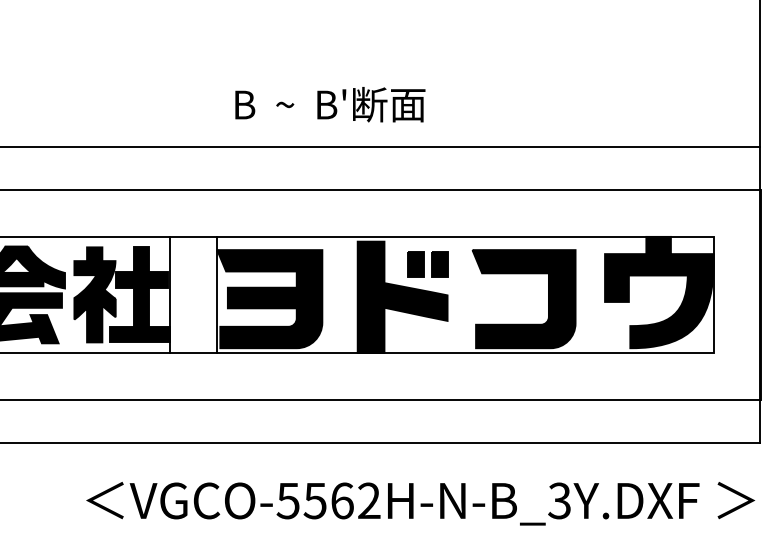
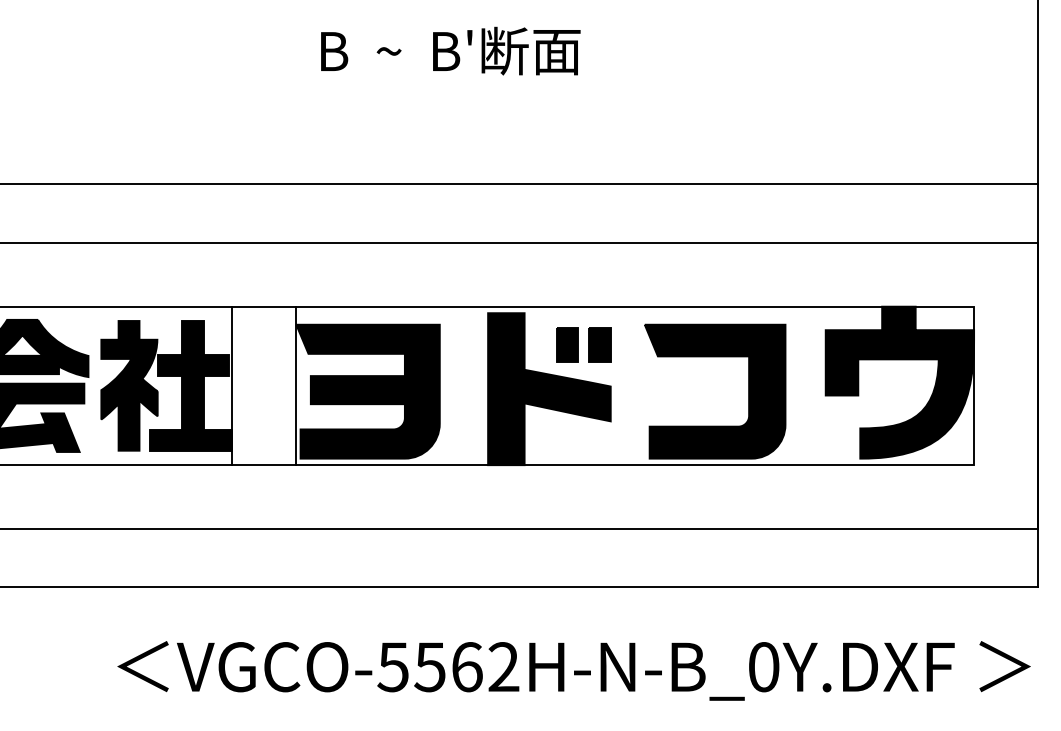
text: (330, 104) -> (450, 50), moved
text: (559, 500) -> (763, 666), VGCO-5562H-N-B_3Y.DXF -> VGCO-5562H-N-B_0Y.DXF

